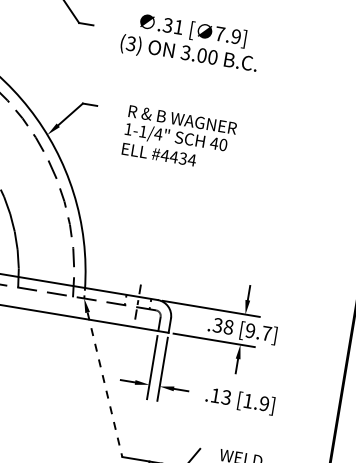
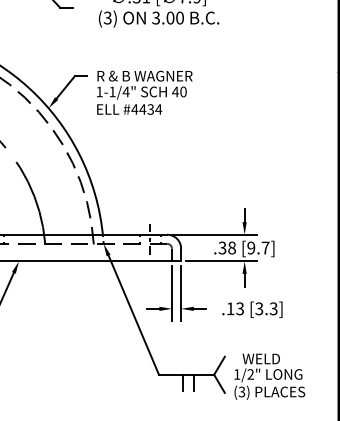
text: (179, 138) -> (144, 92), moved
line: (104, 385) -> (133, 315), dashed -> solid
text: (256, 402) -> (266, 308), [1.9] -> [3.3]

